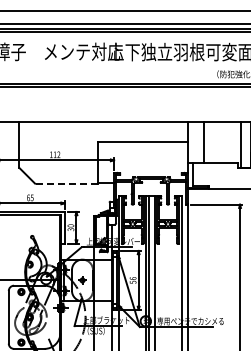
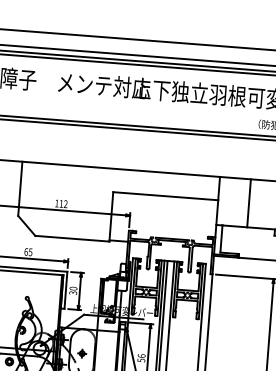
line: (204, 141) -> (249, 202), moved
line: (66, 183) -> (72, 238), dashed -> solid

